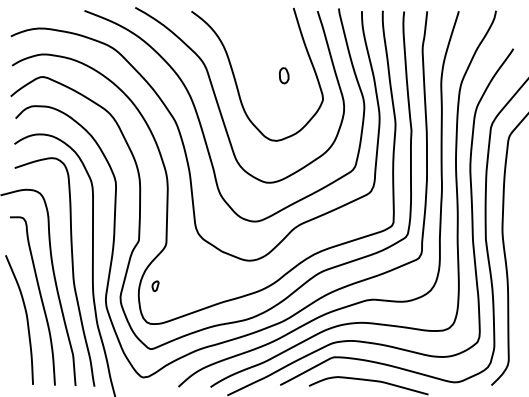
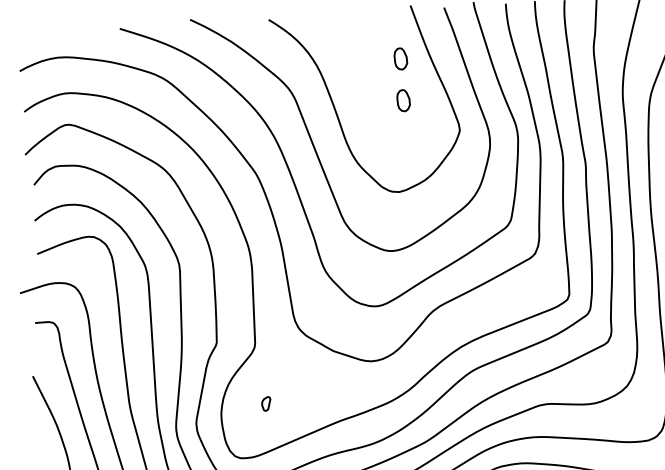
part: (283, 45) -> (399, 58), added
part: (155, 285) -> (266, 402), moved

